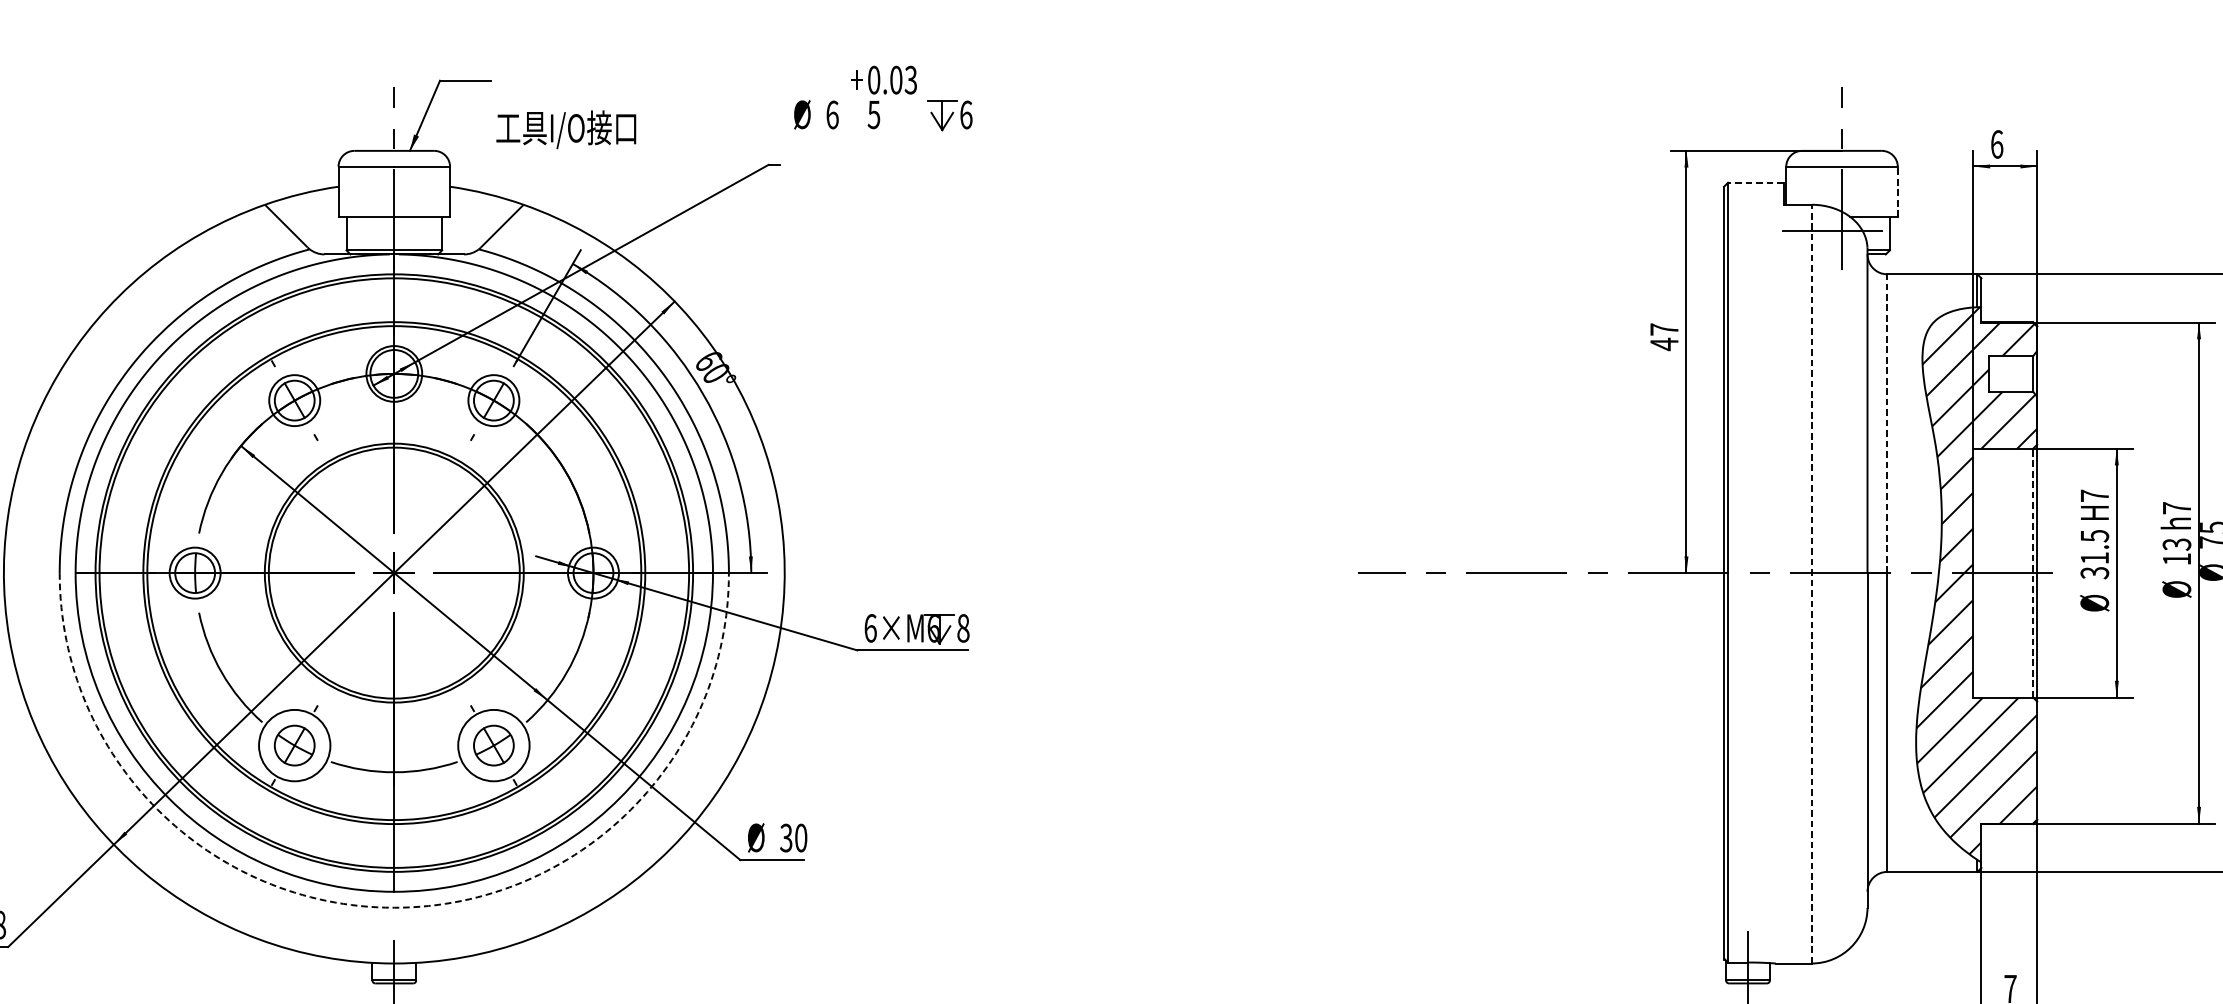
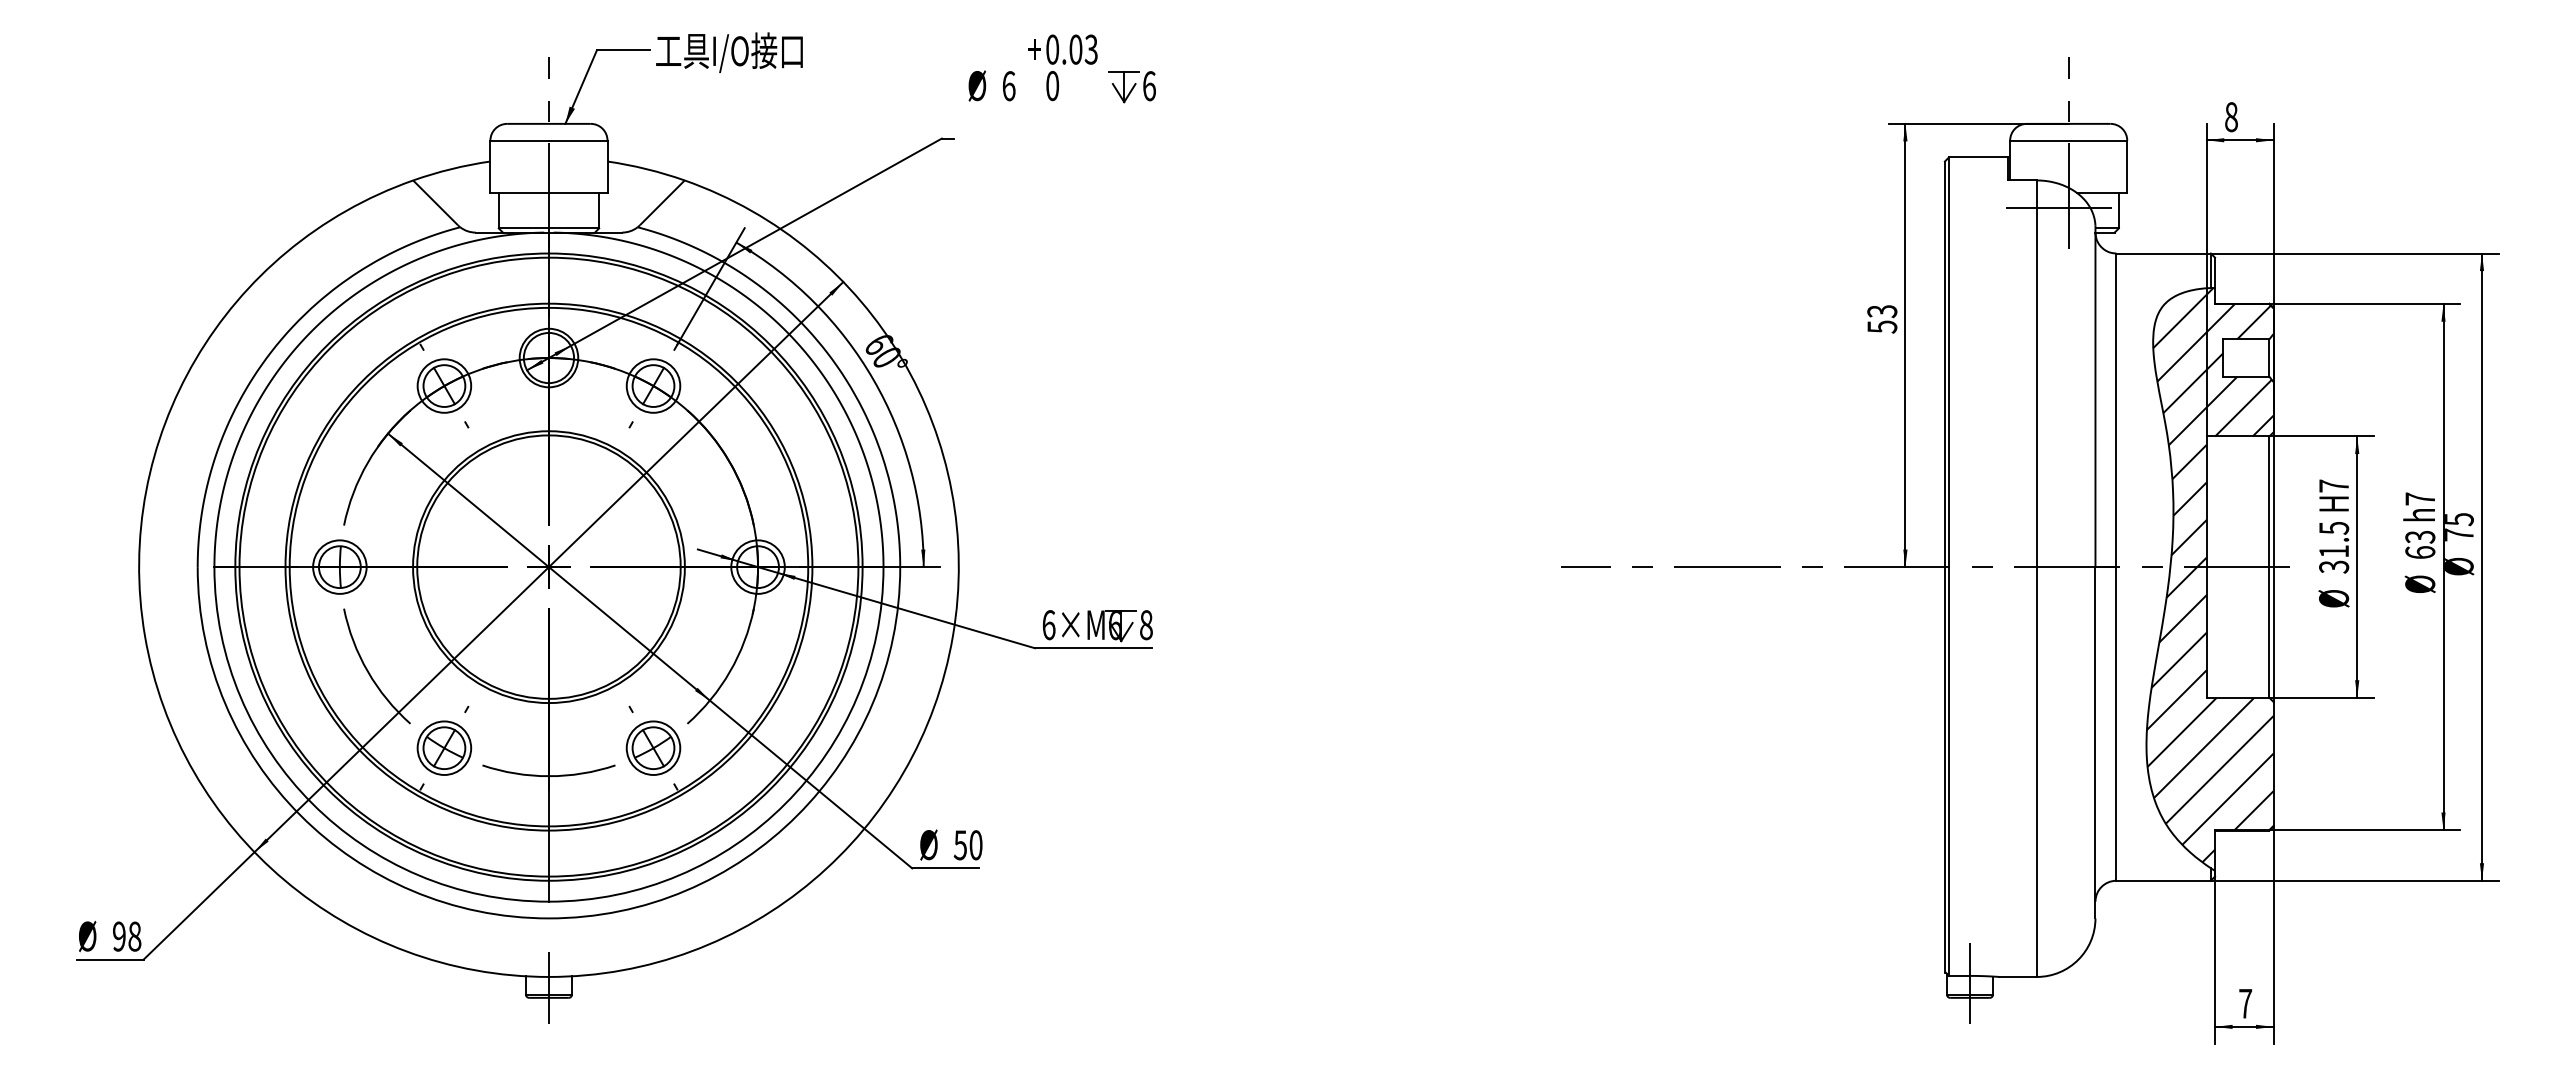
text: (873, 115) -> (1052, 86), 5 -> 0
text: (566, 129) -> (729, 52), moved
text: (1997, 144) -> (2231, 117), 6 -> 8
line: (1755, 182) -> (1977, 157), dashed -> solid
line: (1898, 191) -> (2127, 166), dashed -> solid
text: (1664, 337) -> (1882, 319), 47 -> 53
line: (1887, 423) -> (2116, 410), dashed -> solid
text: (2177, 559) -> (2420, 552), 13 -> 63
line: (2033, 573) -> (2269, 567), dashed -> solid
line: (1811, 583) -> (2036, 578), dashed -> solid
circle: (294, 744) -> (444, 747), size x0.71
circle: (493, 744) -> (653, 747), size x0.71
text: (786, 837) -> (960, 844), 30 -> 50
arc: (393, 907) -> (548, 918), dashed -> solid

